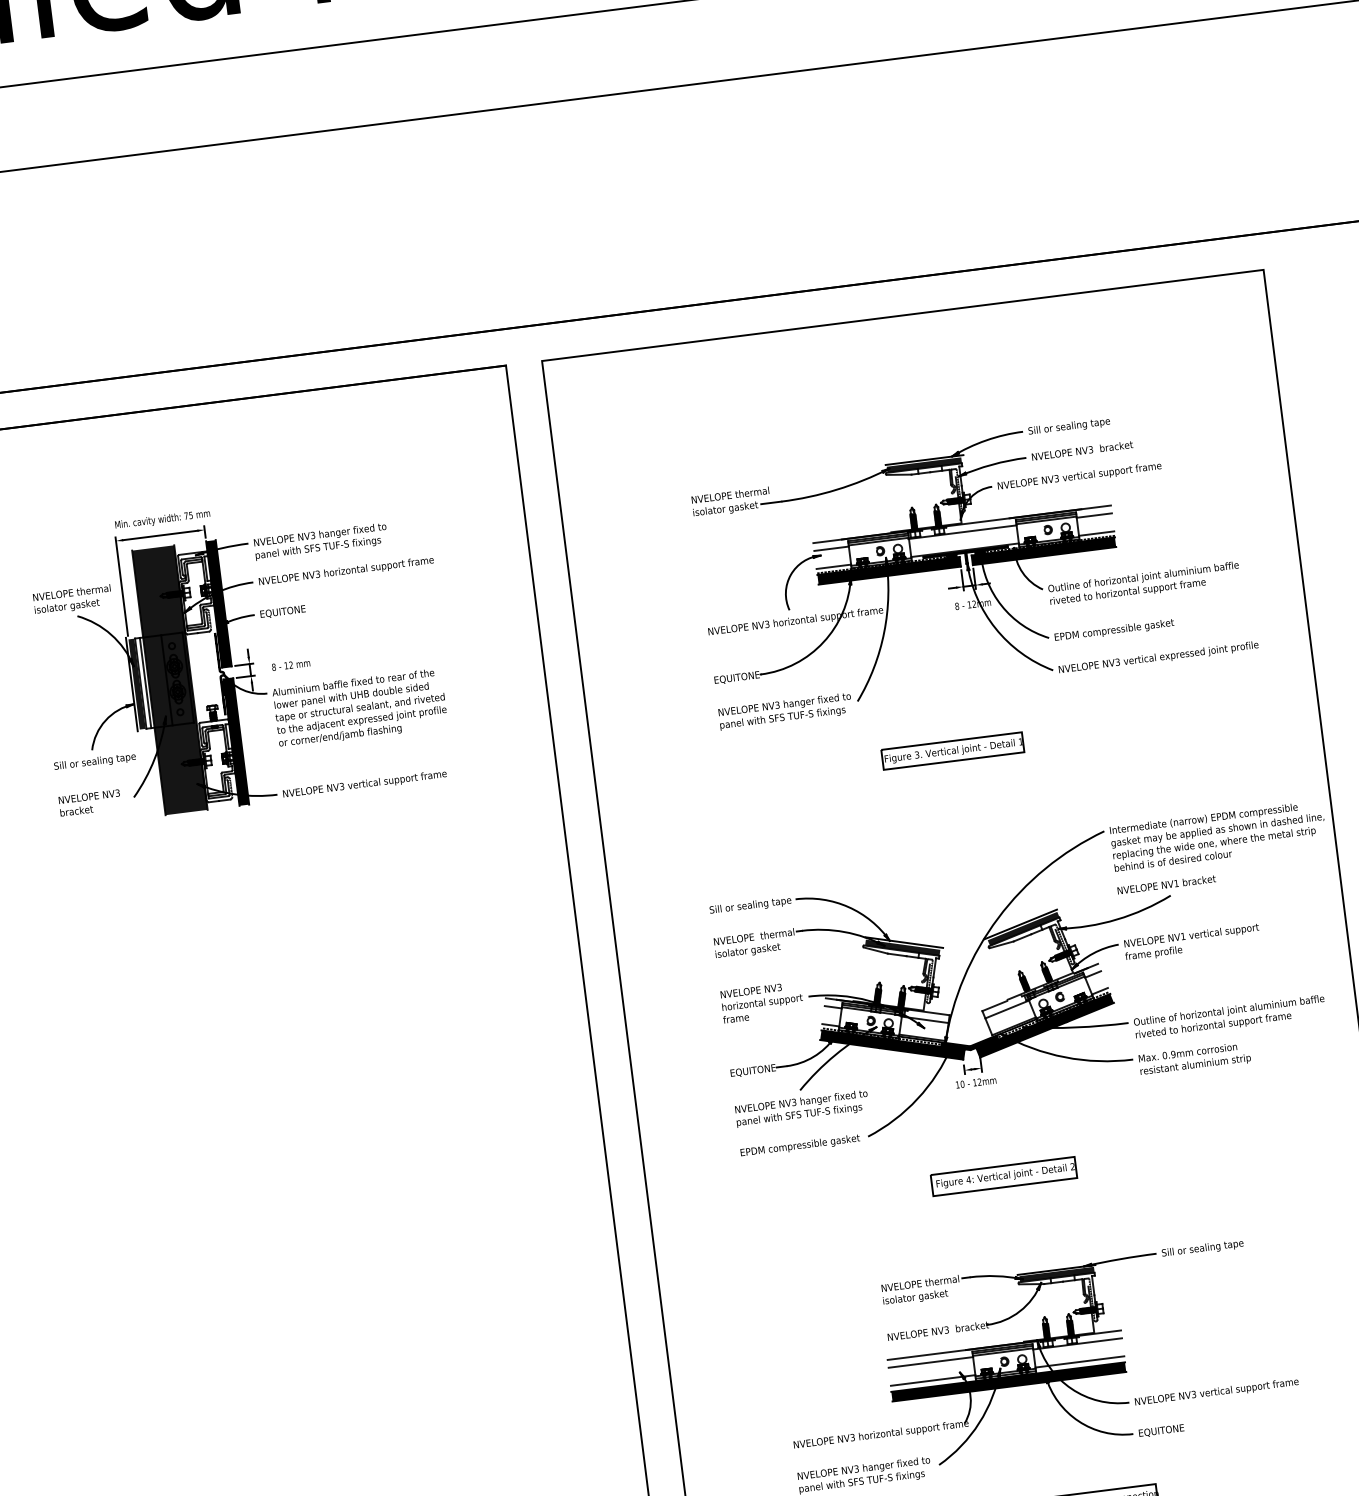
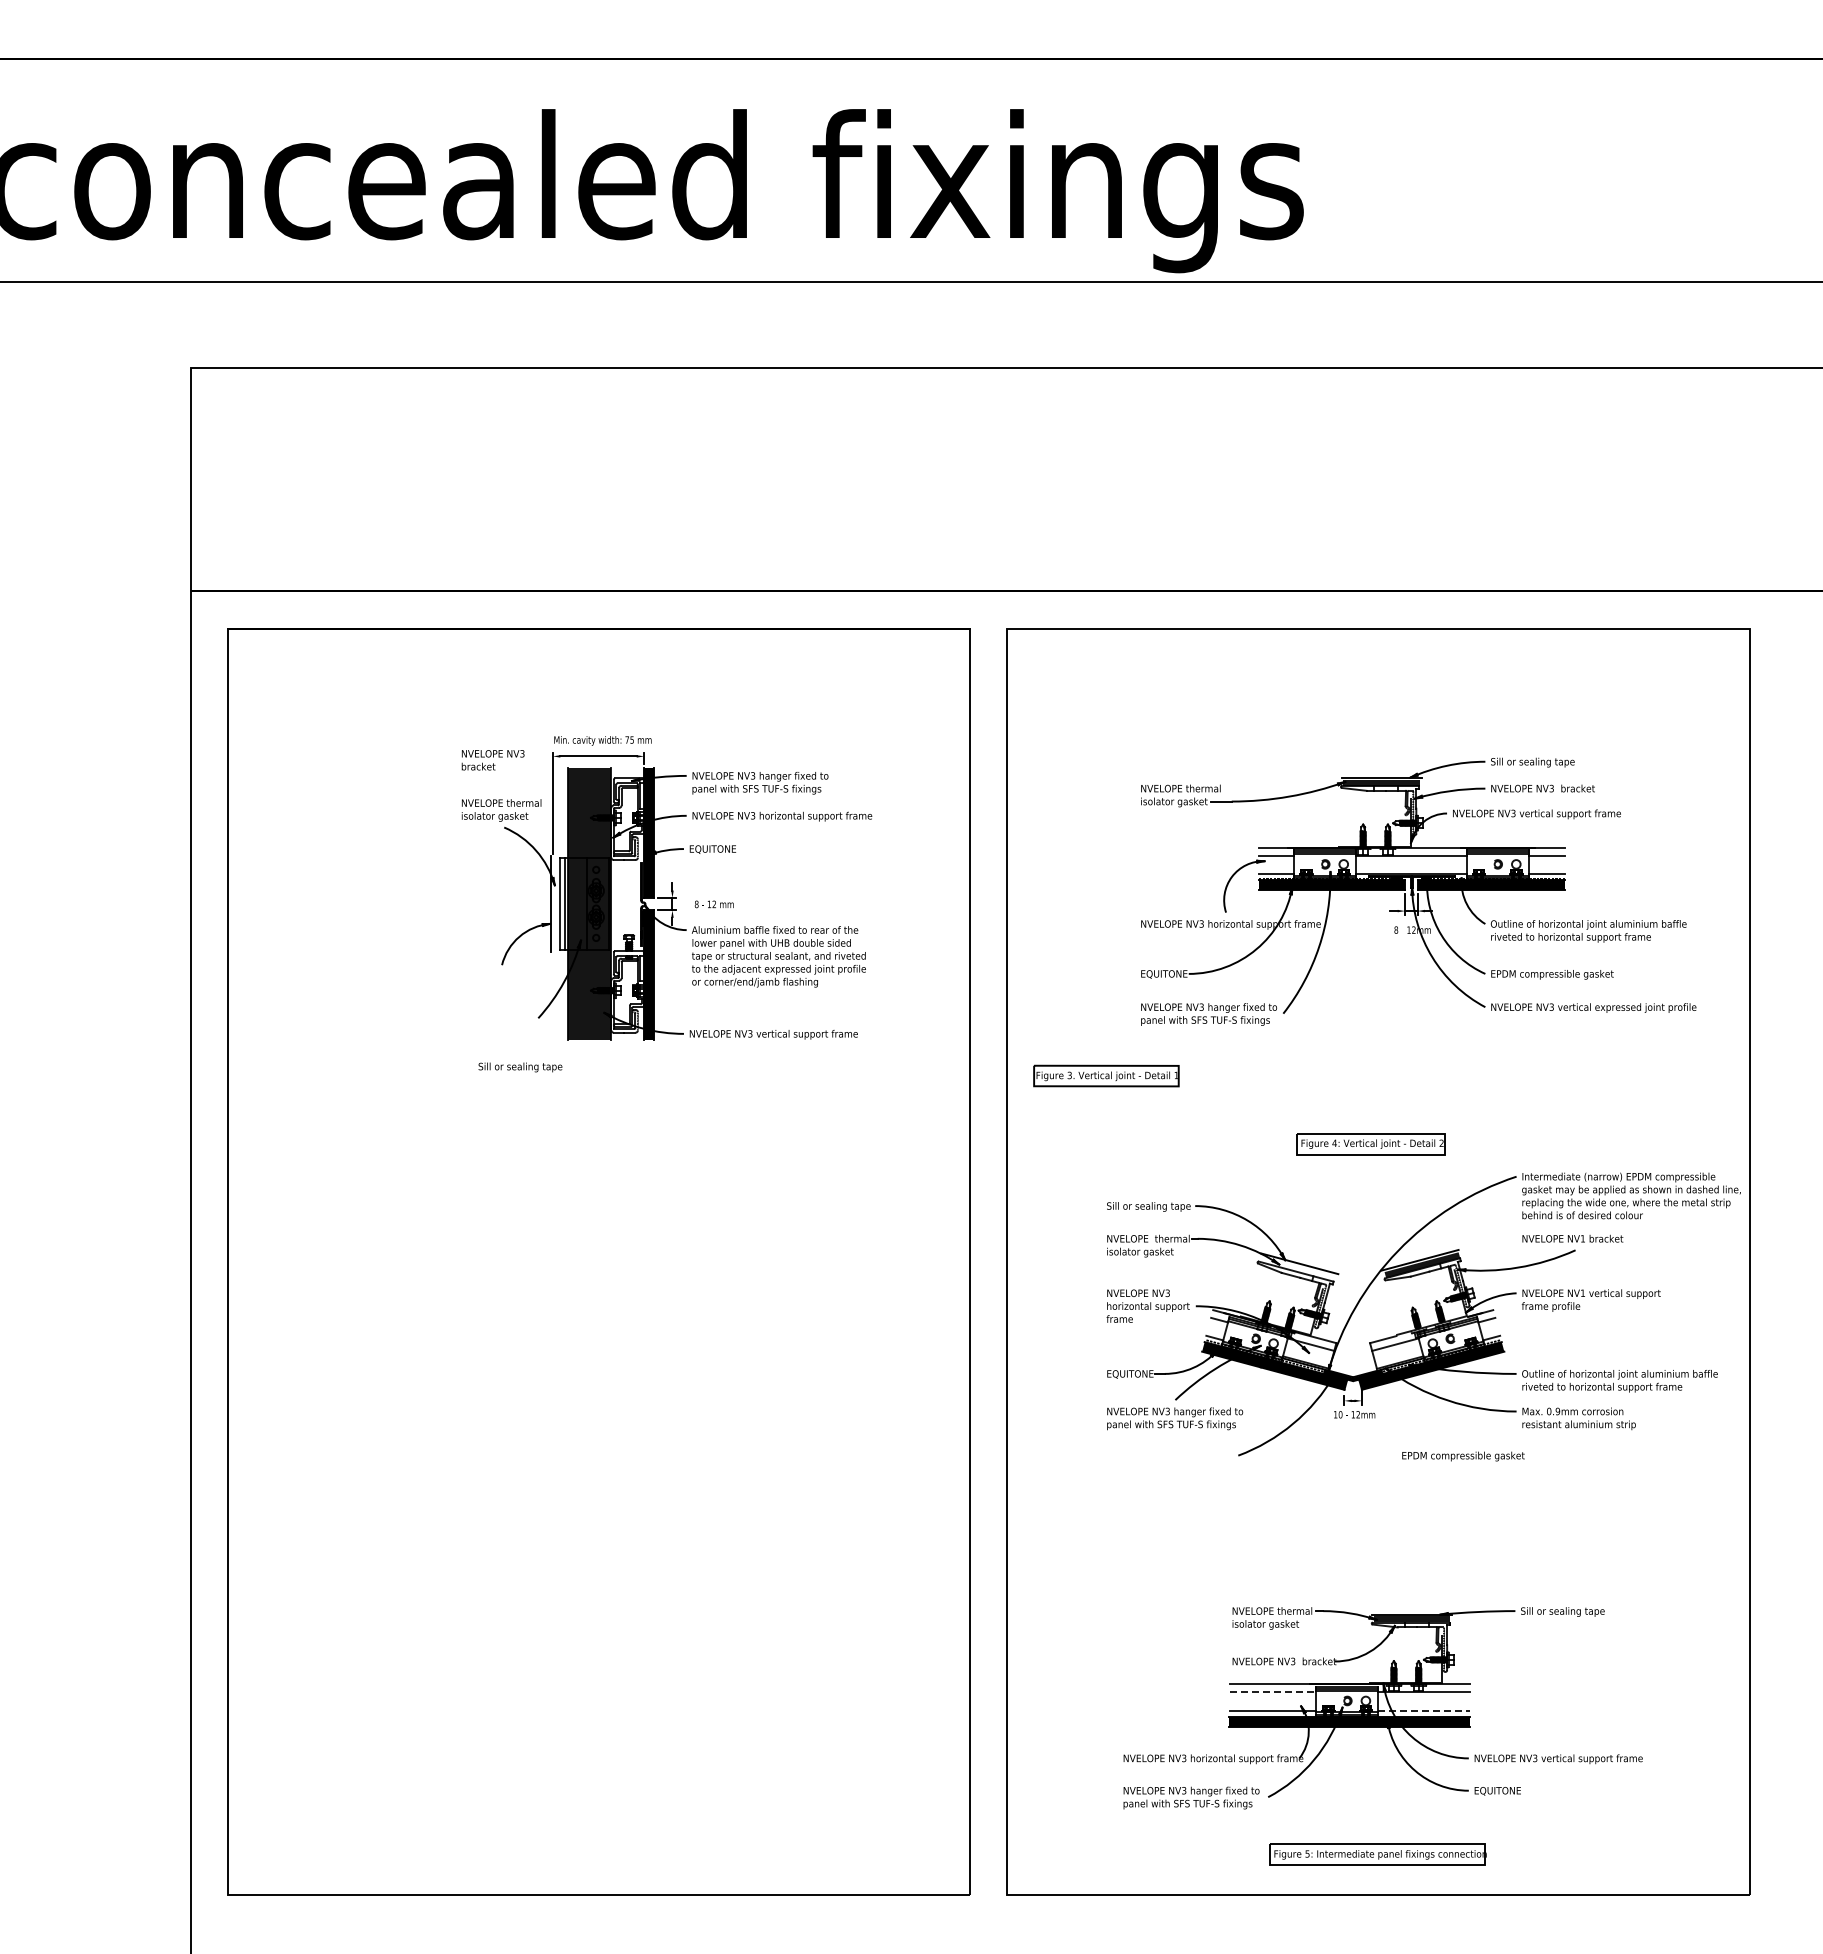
fill: (136, 683) -> (555, 903), removed
part: (952, 750) -> (1106, 1075), moved
text: (95, 762) -> (520, 1067), moved
text: (89, 803) -> (492, 760), moved
fill: (902, 947) -> (1297, 1268), removed
text: (800, 1146) -> (1463, 1456), moved
part: (1003, 1176) -> (1370, 1144), moved
line: (1079, 1361) -> (1423, 1710), solid -> dashed
line: (931, 1362) -> (1273, 1692), solid -> dashed

